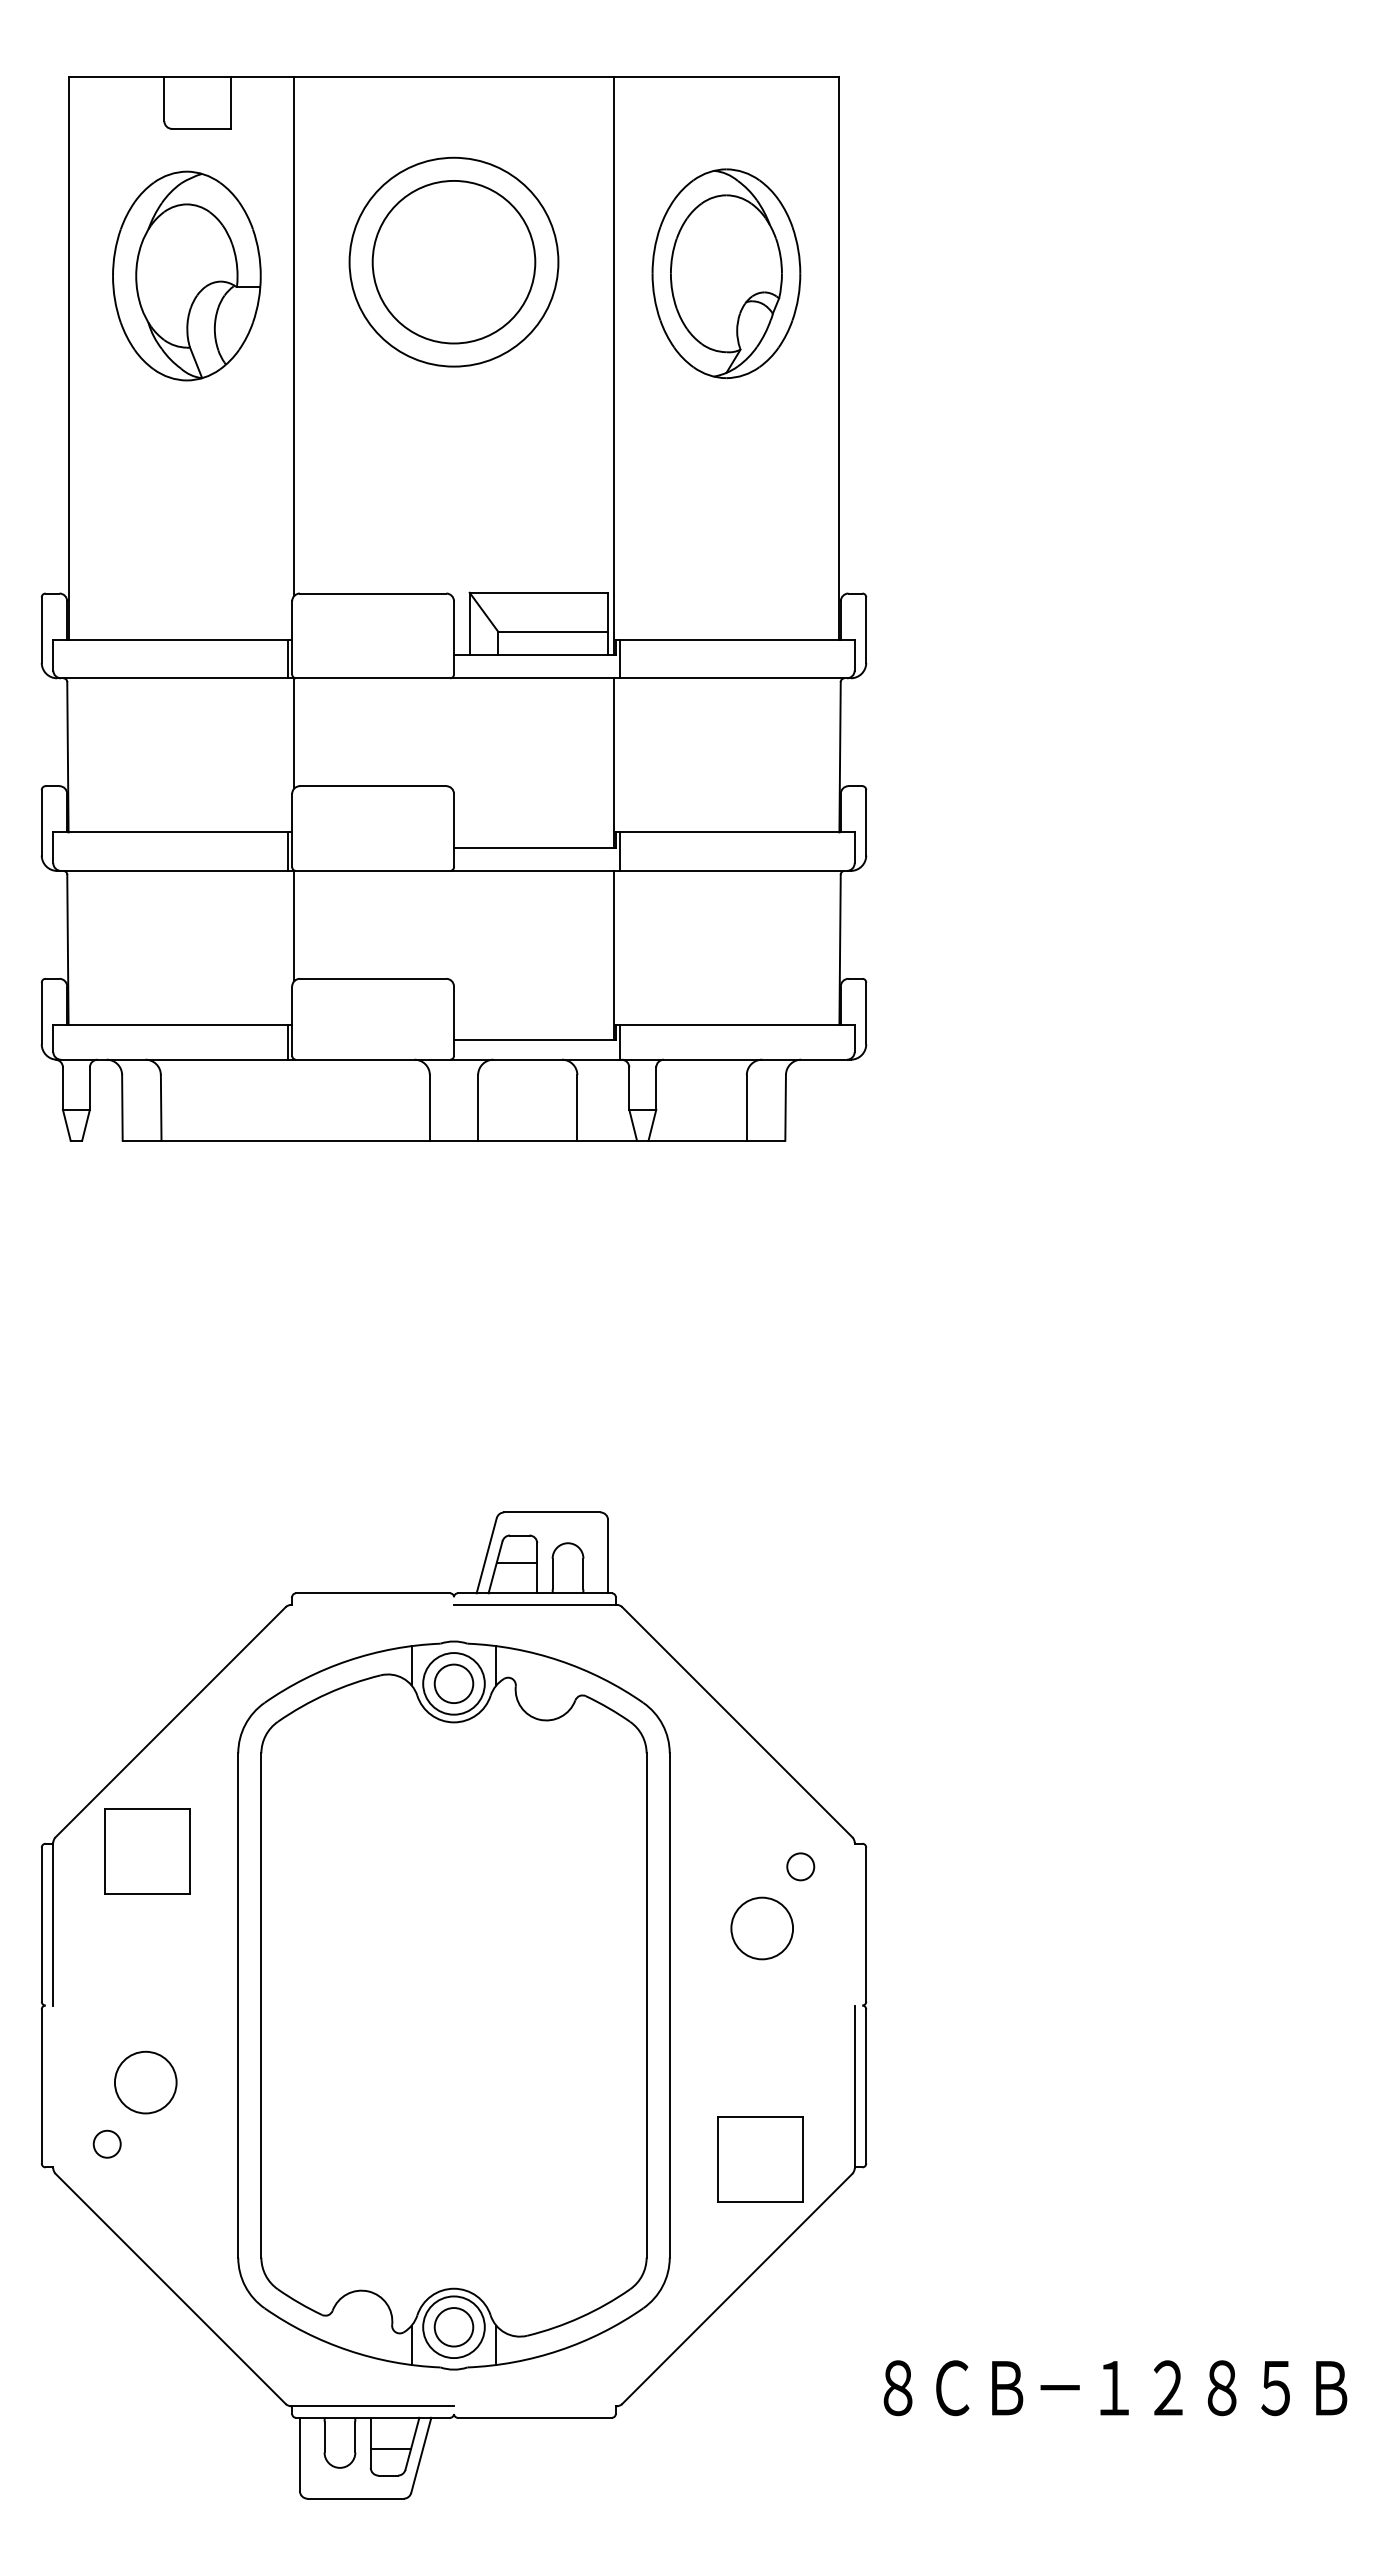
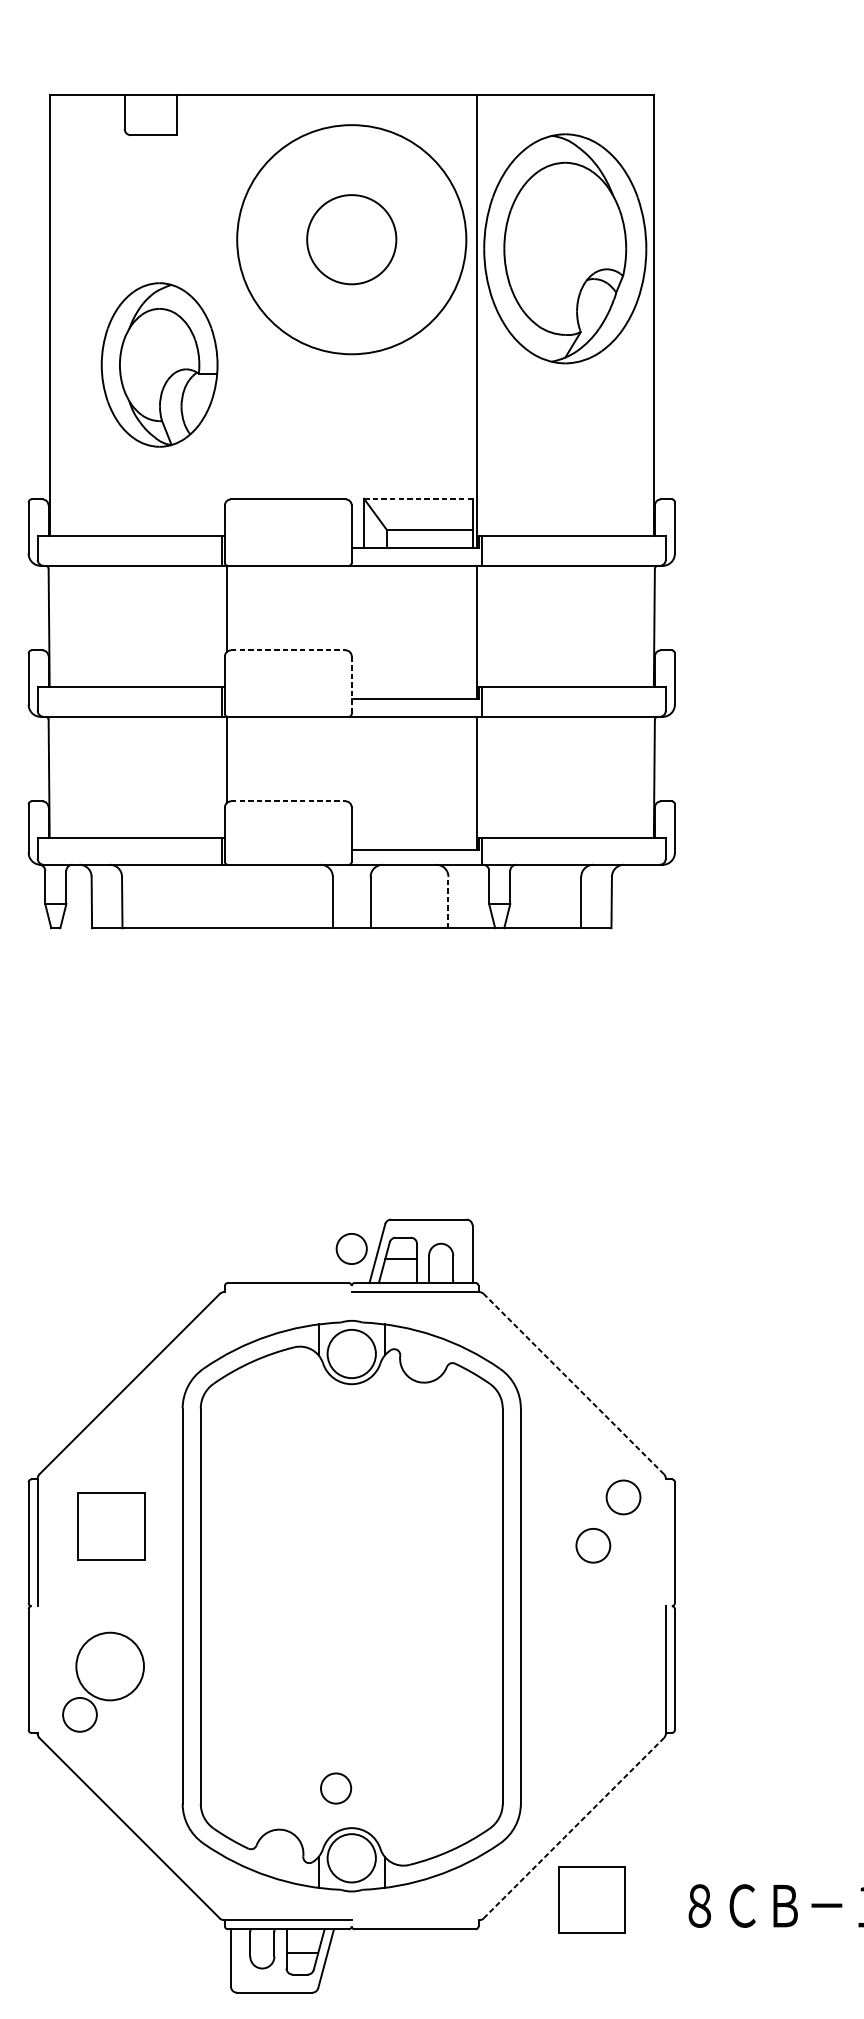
circle: (453, 261) -> (351, 239), size x0.7
circle: (453, 261) -> (351, 239), size x1.4
part: (726, 273) -> (565, 248), size x1.4
part: (186, 275) -> (159, 364), moved
line: (294, 336) -> (226, 297), removed
line: (539, 592) -> (418, 498), solid -> dashed
line: (373, 786) -> (288, 650), solid -> dashed
line: (454, 830) -> (352, 685), solid -> dashed
line: (373, 978) -> (288, 801), solid -> dashed
line: (577, 1107) -> (448, 902), solid -> dashed
circle: (453, 1683) -> (351, 1248), moved
line: (737, 1722) -> (573, 1384), solid -> dashed
part: (147, 1851) -> (111, 1526), moved
circle: (800, 1866) -> (623, 1497), size x1.6
circle: (762, 1928) -> (593, 1545), size x0.7
circle: (145, 2082) -> (109, 1666), size x1.4
circle: (106, 2143) -> (79, 1714), size x1.6
part: (760, 2159) -> (591, 1900), moved
line: (737, 2288) -> (573, 1827), solid -> dashed
circle: (453, 2327) -> (335, 1788), moved

